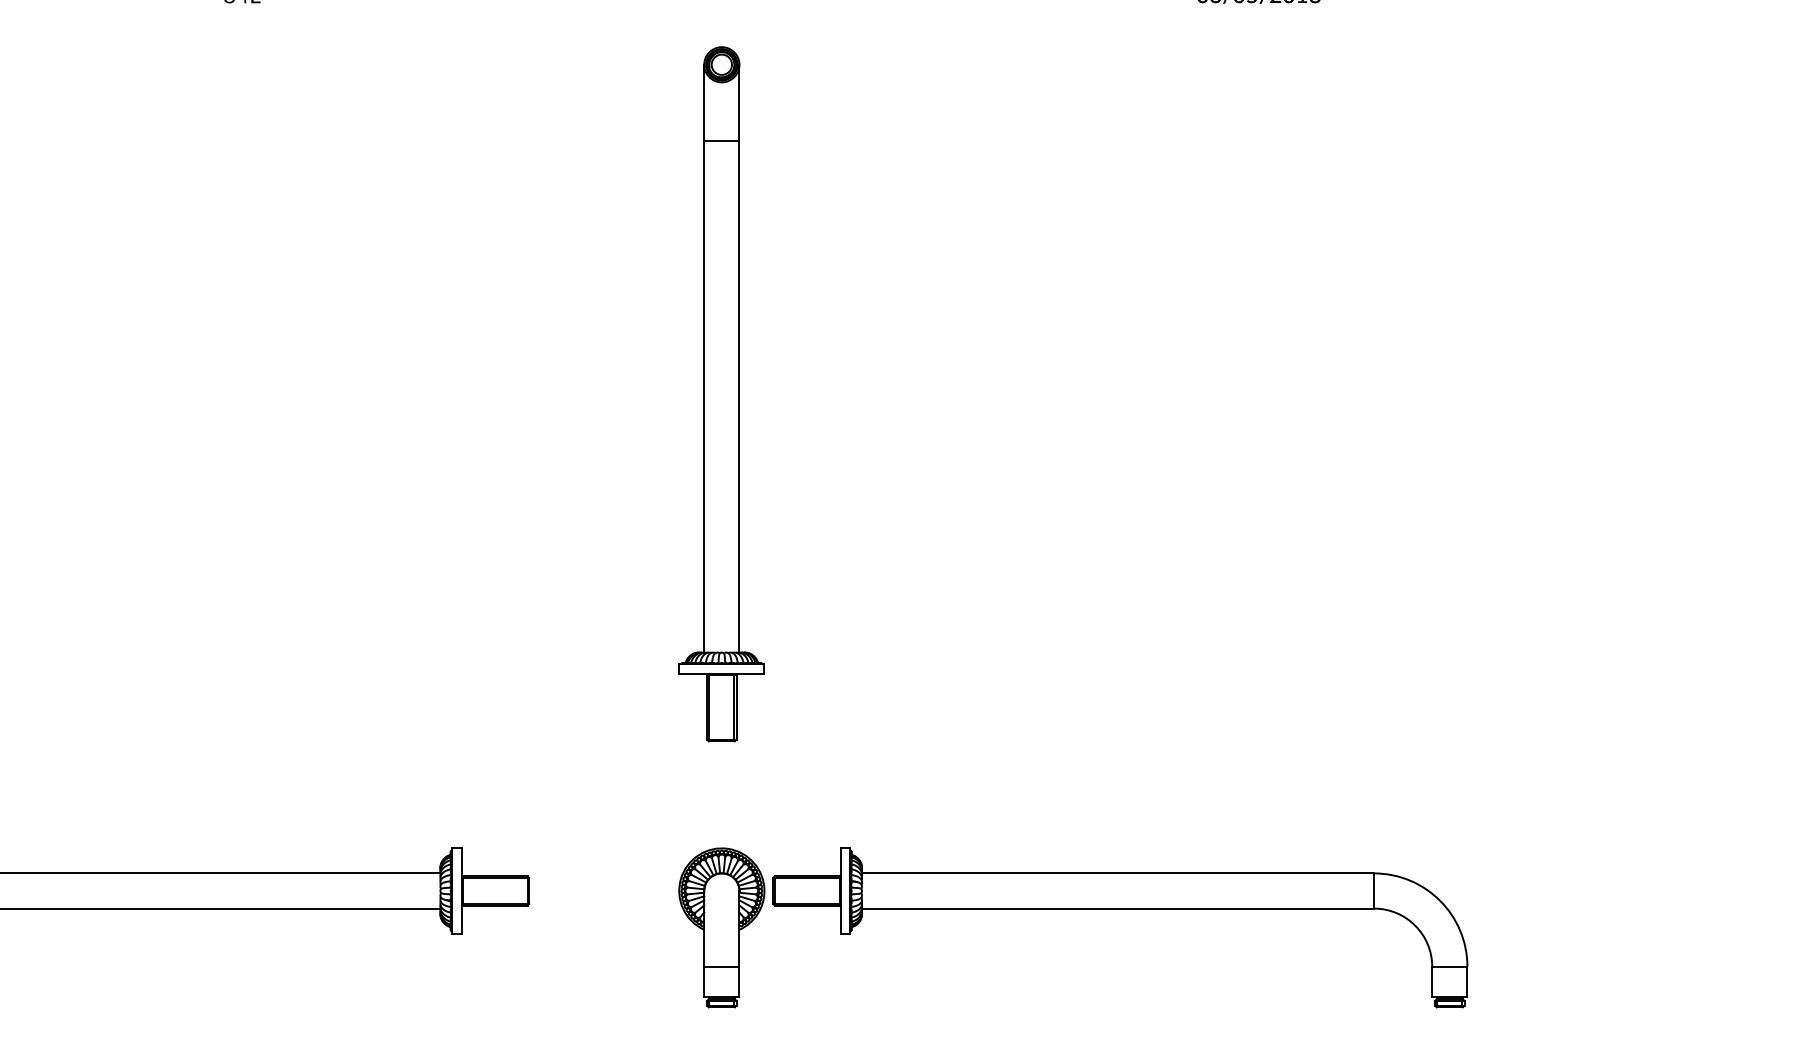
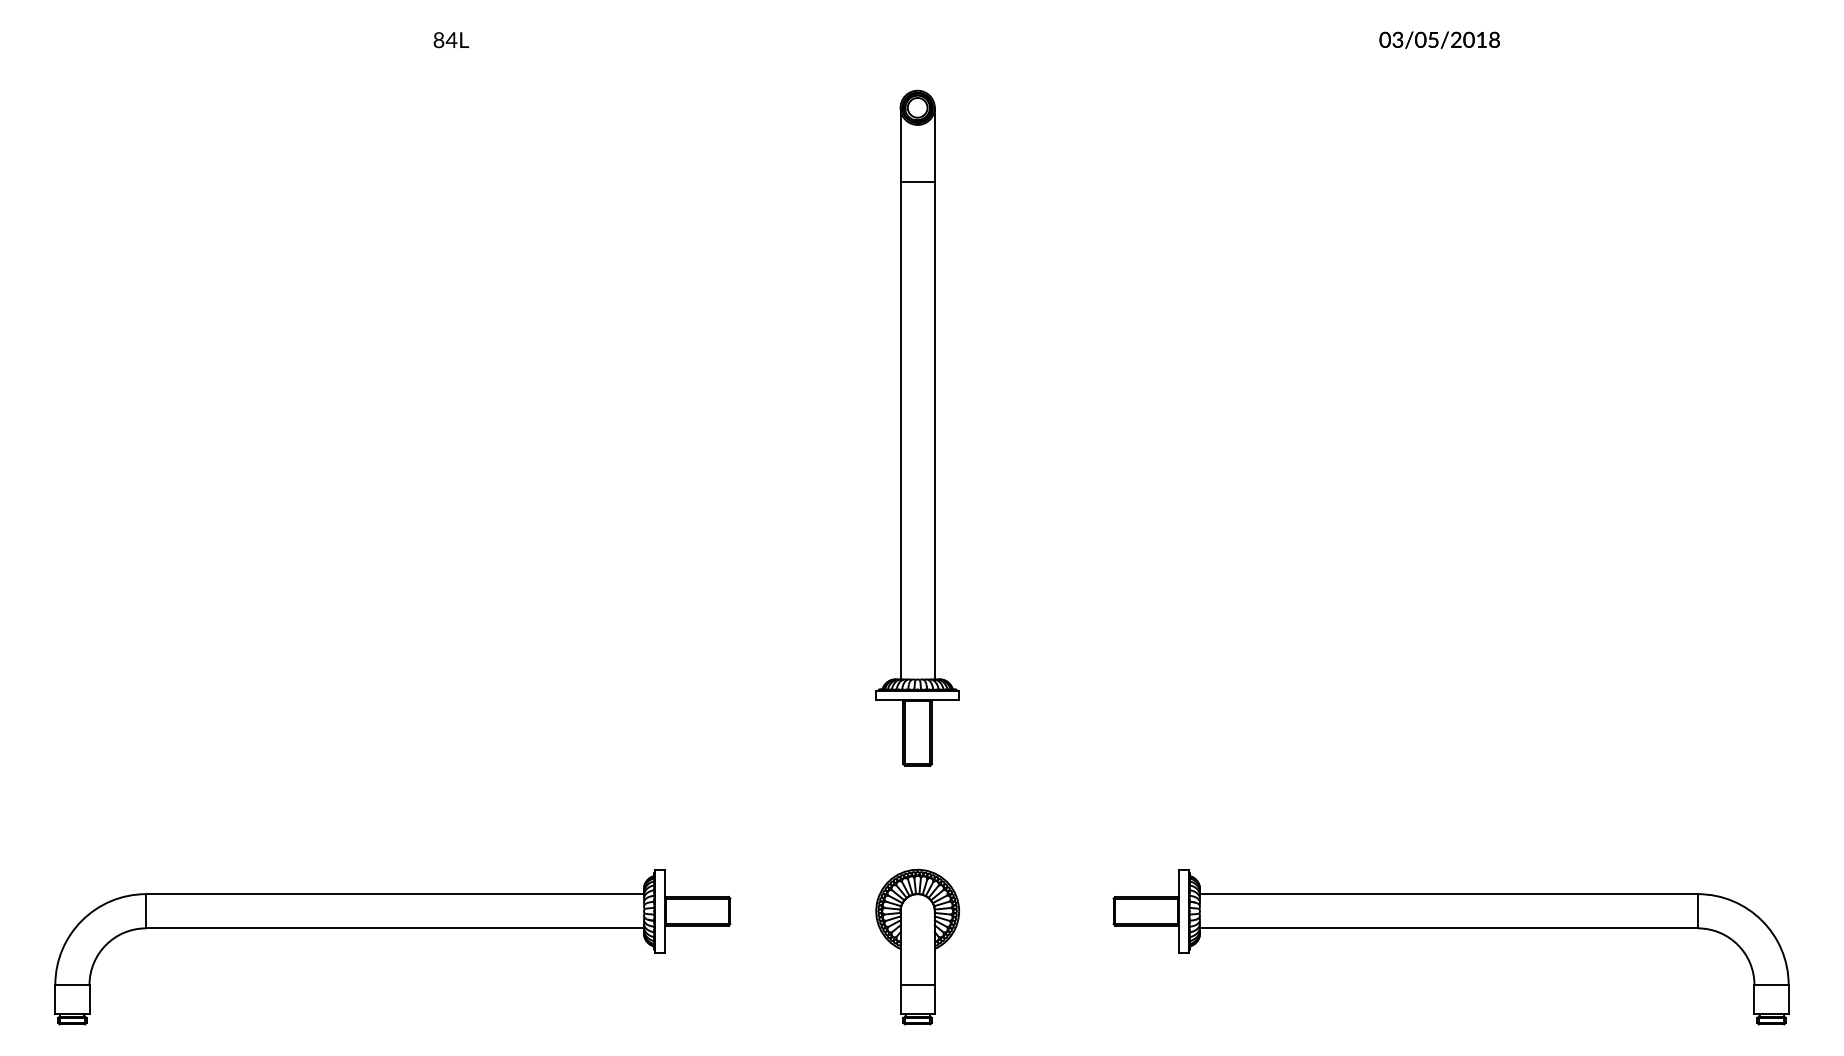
part: (1119, 908) -> (1450, 928), moved

